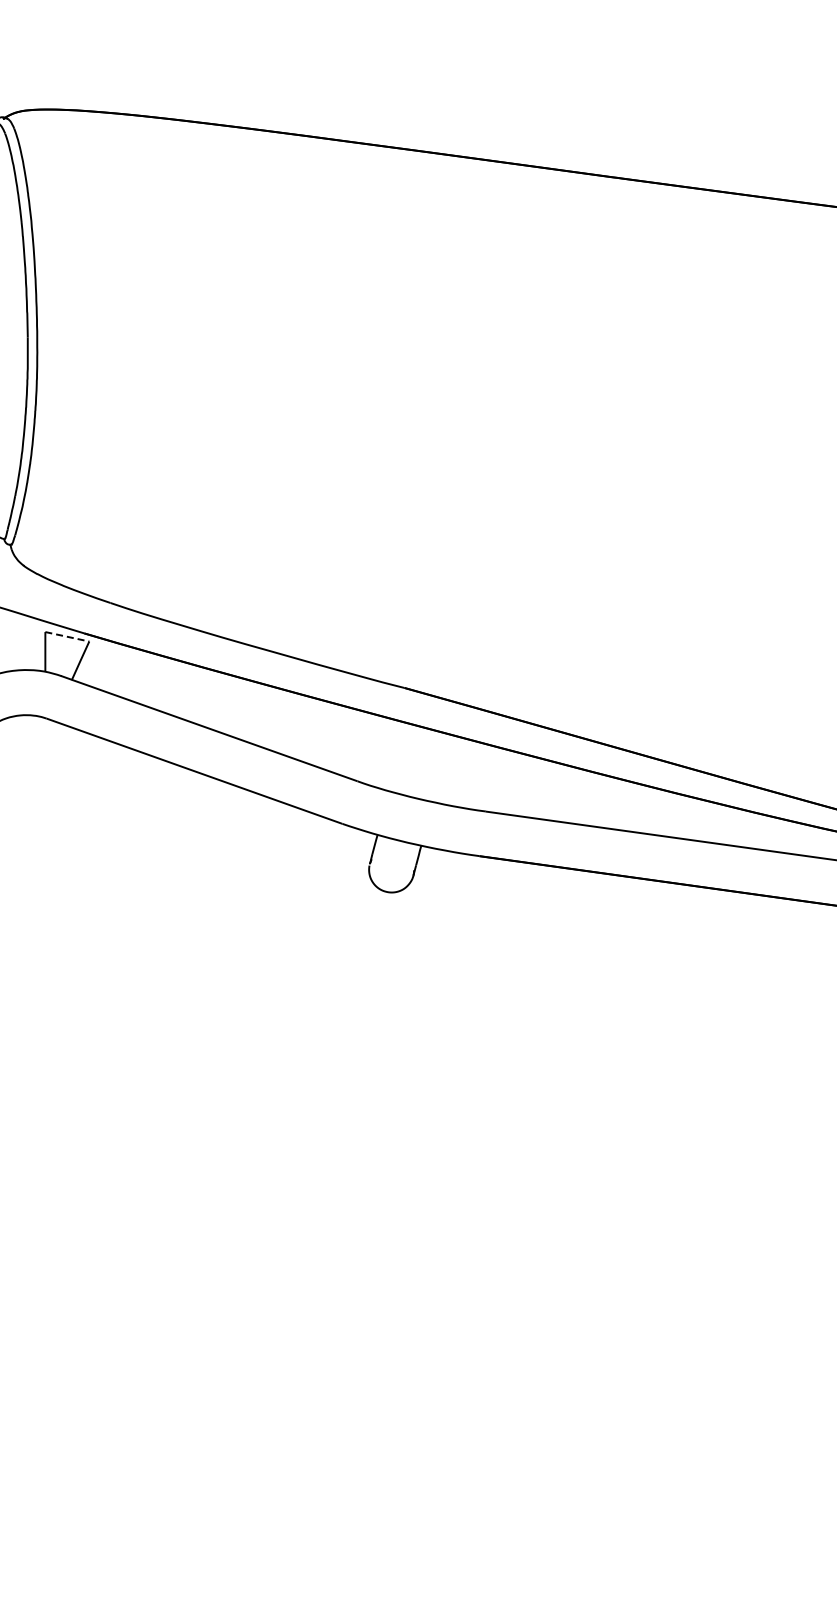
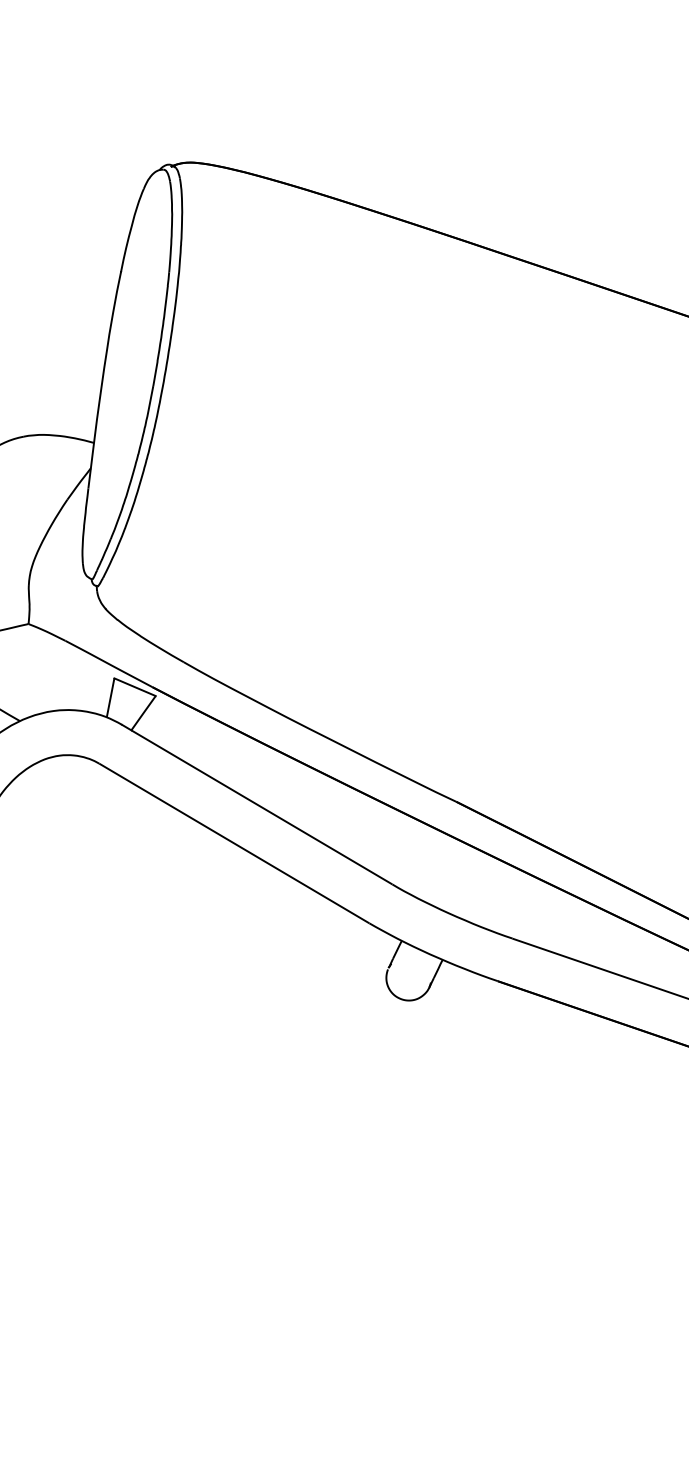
line: (67, 636) -> (135, 686), dashed -> solid

